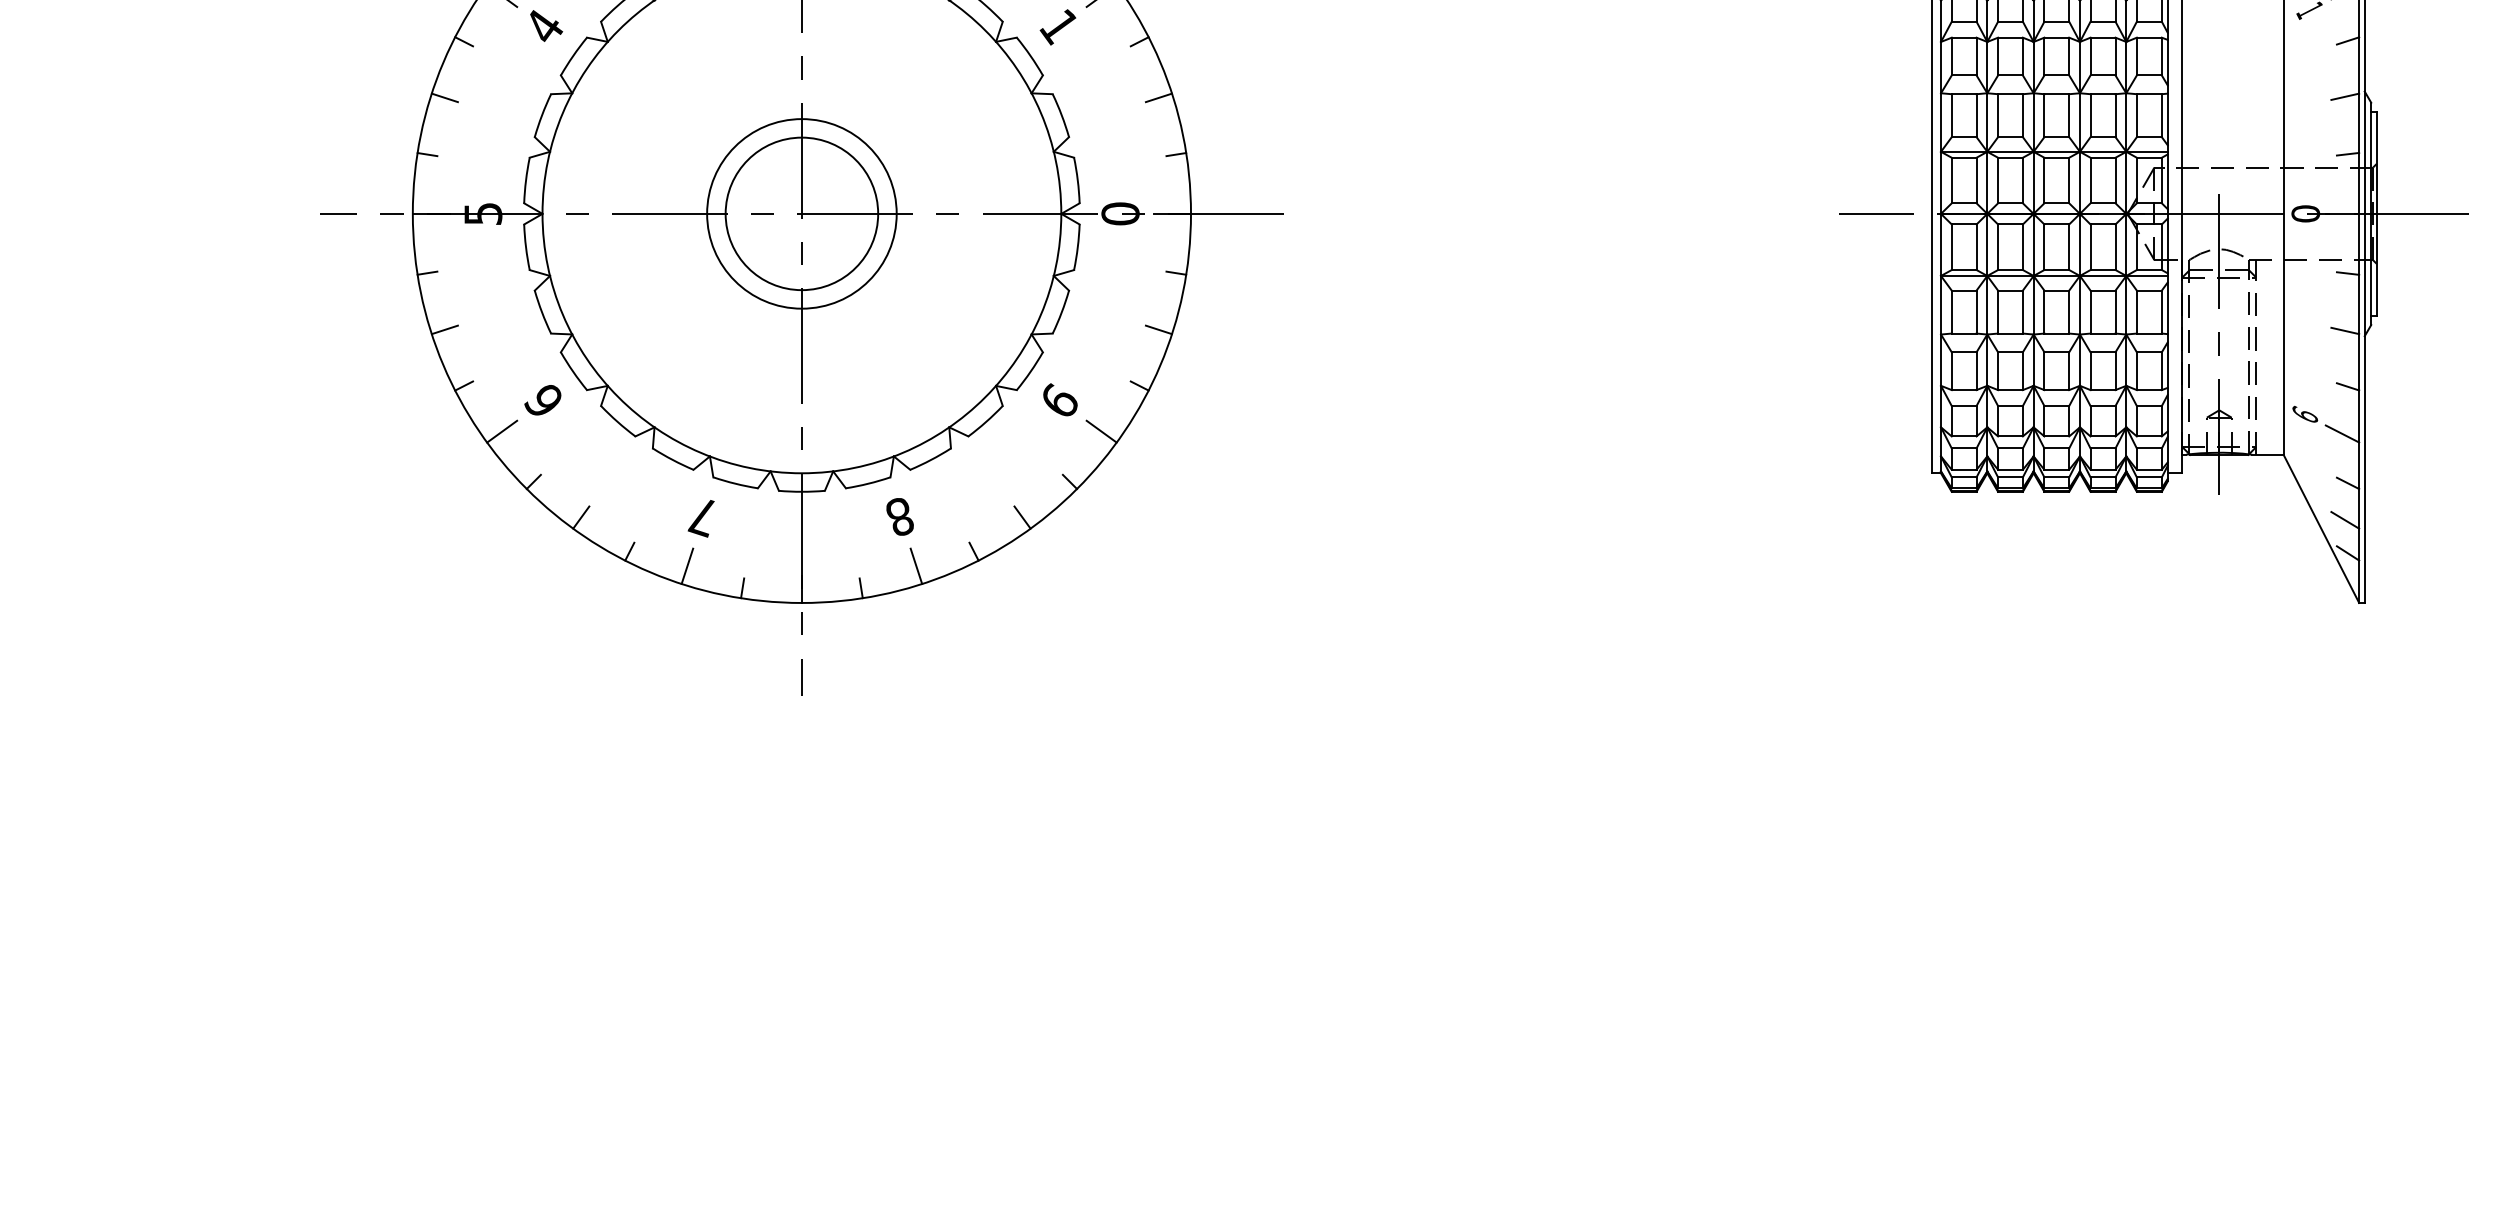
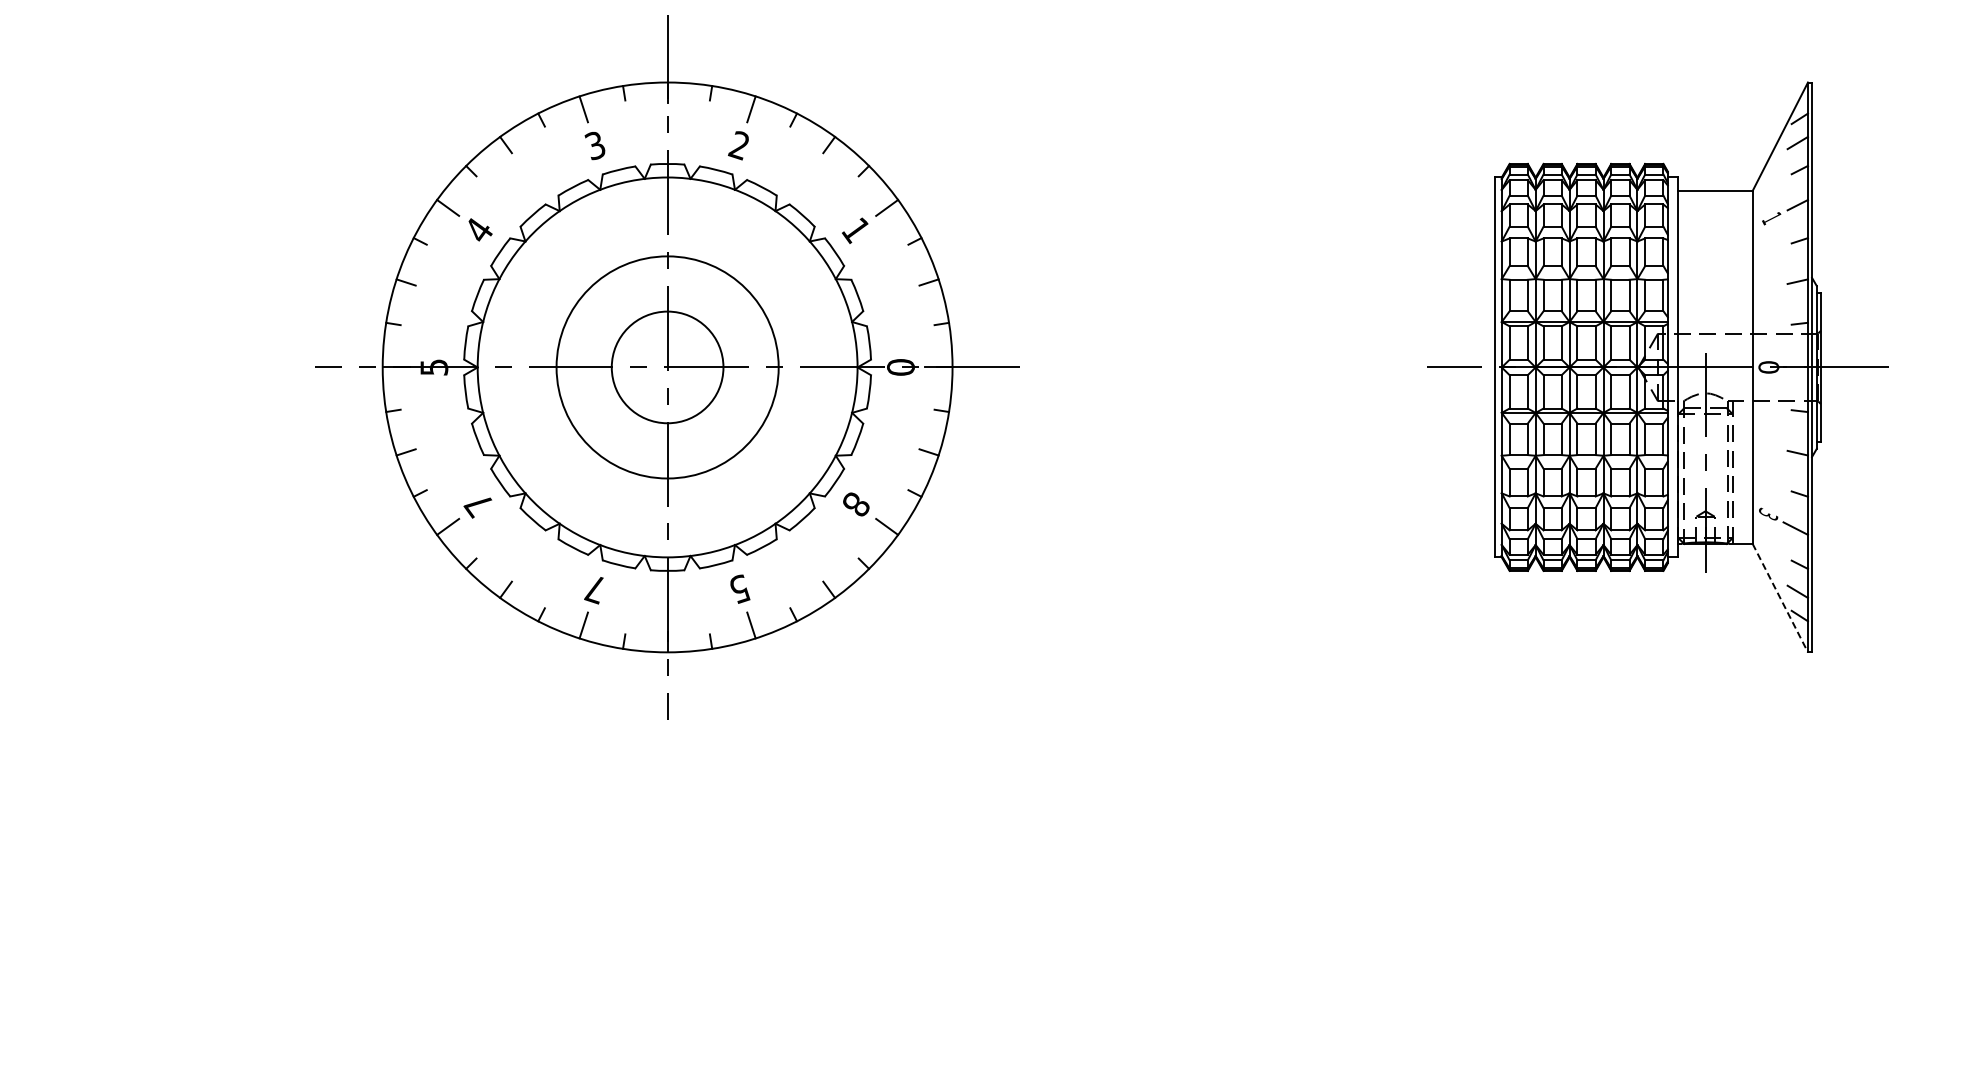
circle: (801, 213) -> (667, 367), size x1.6
text: (1058, 399) -> (855, 503), 9 -> 8
text: (542, 402) -> (477, 505), 6 -> 7
text: (2305, 413) -> (1768, 513), 9 -> 3
text: (900, 515) -> (739, 588), 8 -> 5
line: (2321, 529) -> (1780, 598), solid -> dashed

